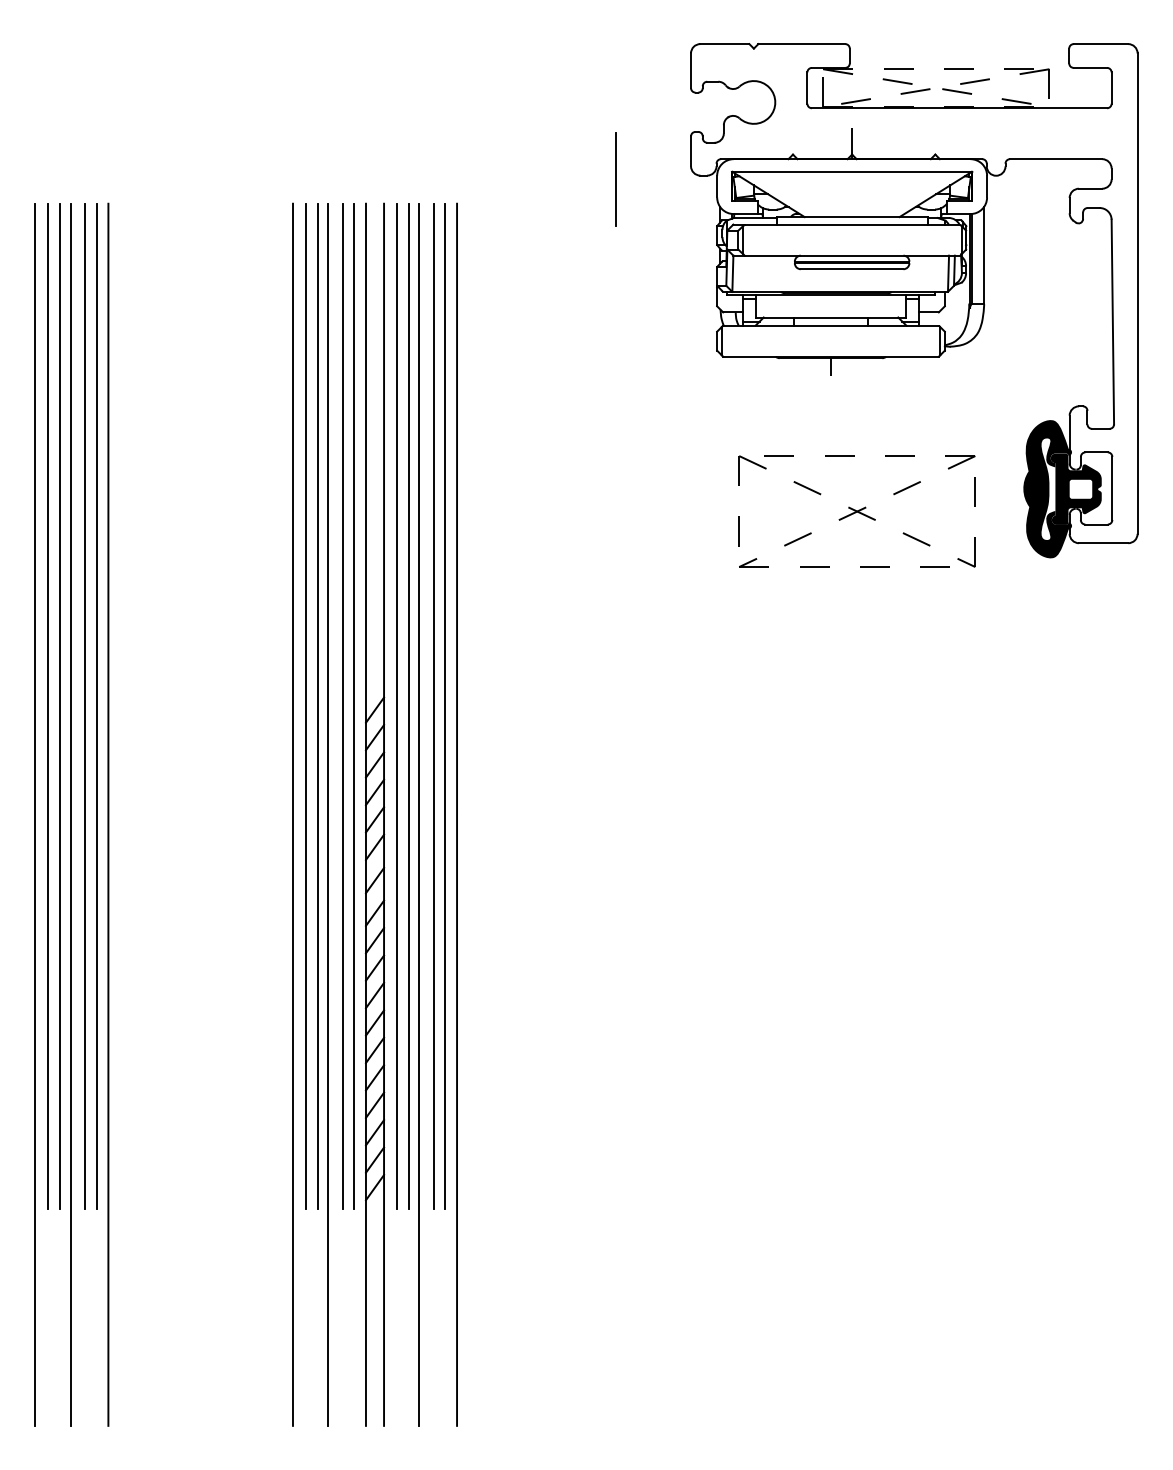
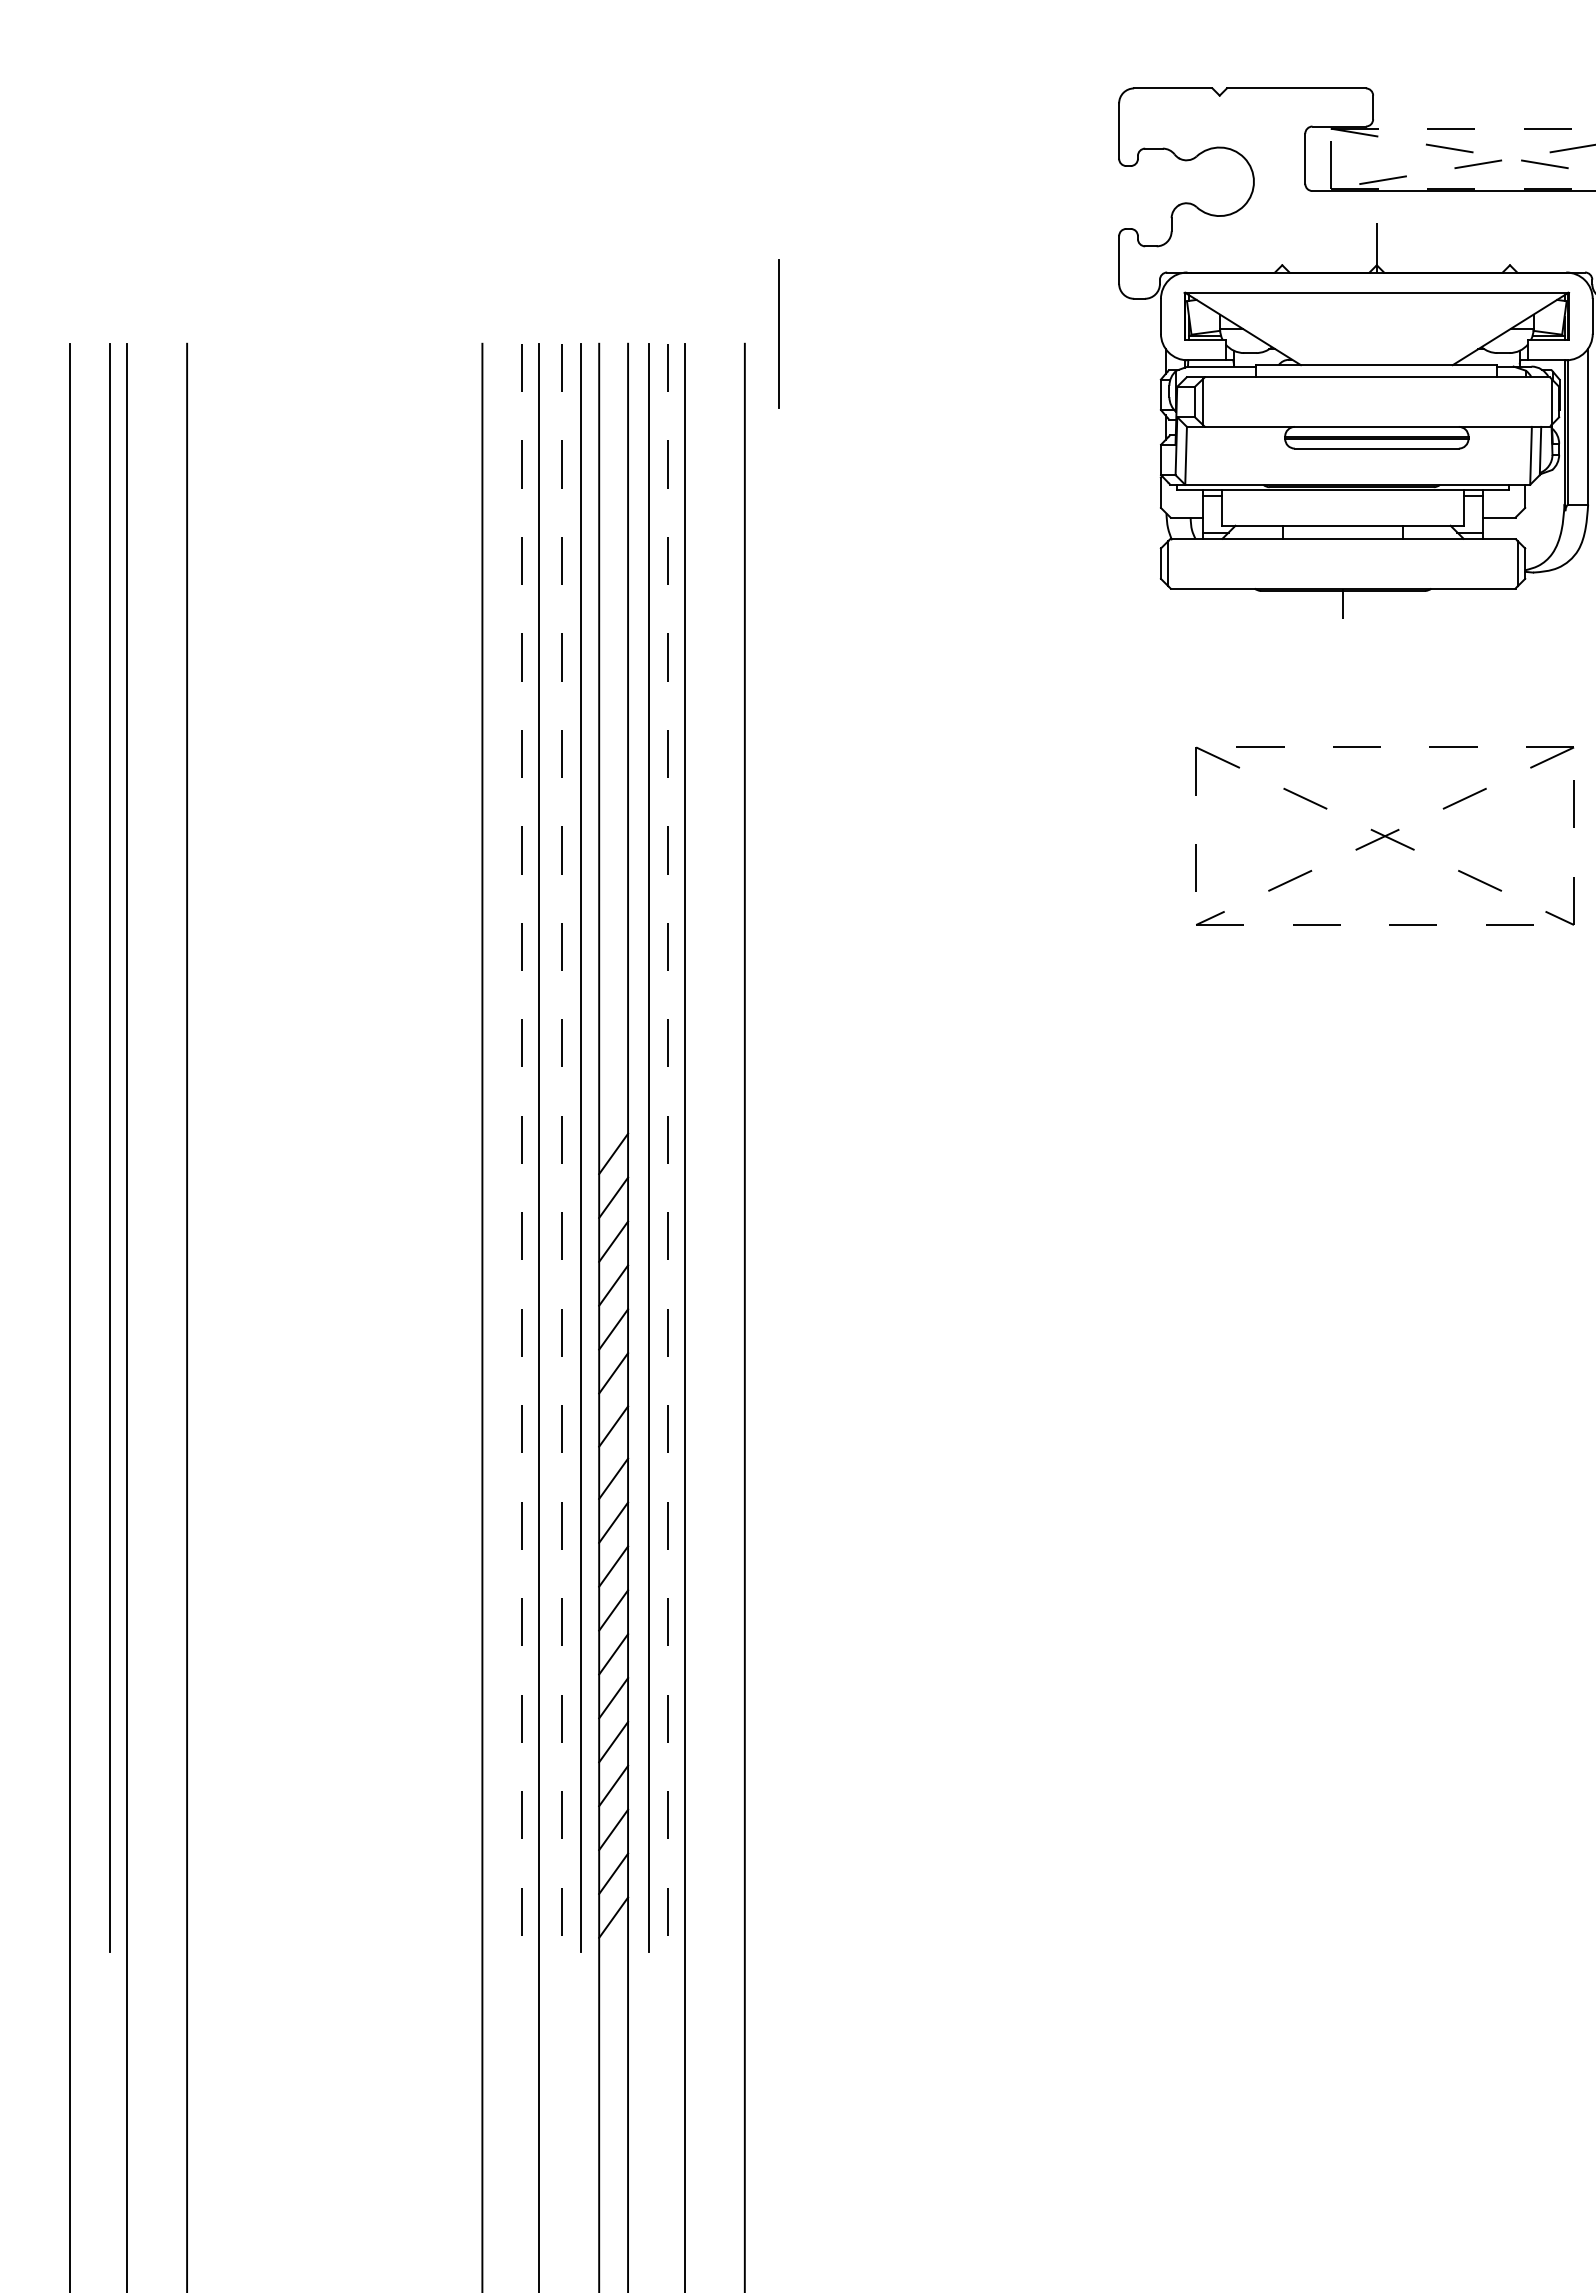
line: (615, 179) -> (777, 333), moved
line: (48, 705) -> (91, 1146), removed
line: (84, 705) -> (148, 1146), removed
line: (96, 705) -> (168, 1146), removed
line: (305, 705) -> (502, 1146), removed
line: (433, 705) -> (707, 1146), removed
line: (445, 705) -> (726, 1146), removed
line: (317, 706) -> (521, 1148), solid -> dashed
line: (342, 706) -> (561, 1148), solid -> dashed
line: (408, 706) -> (667, 1148), solid -> dashed

